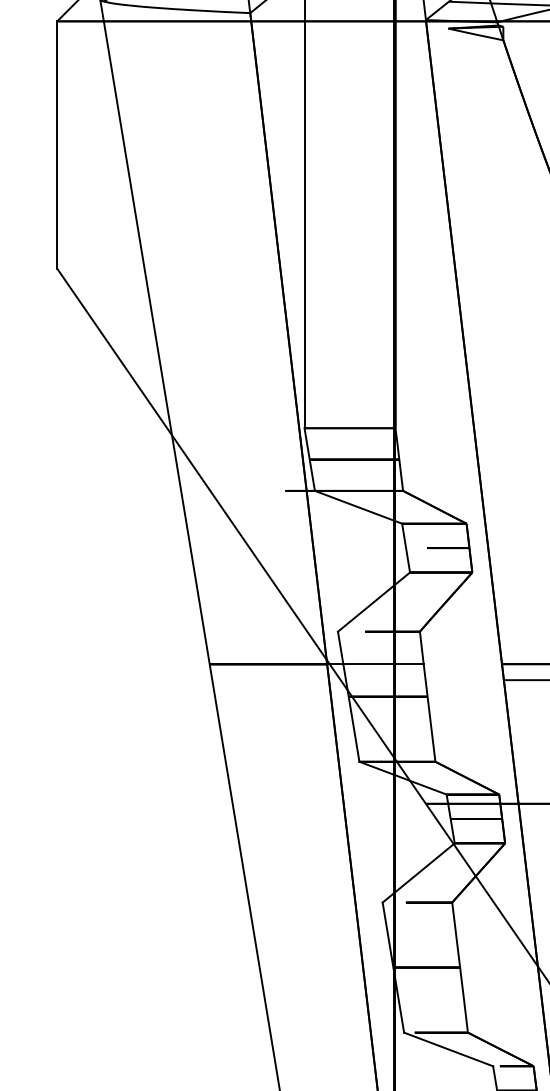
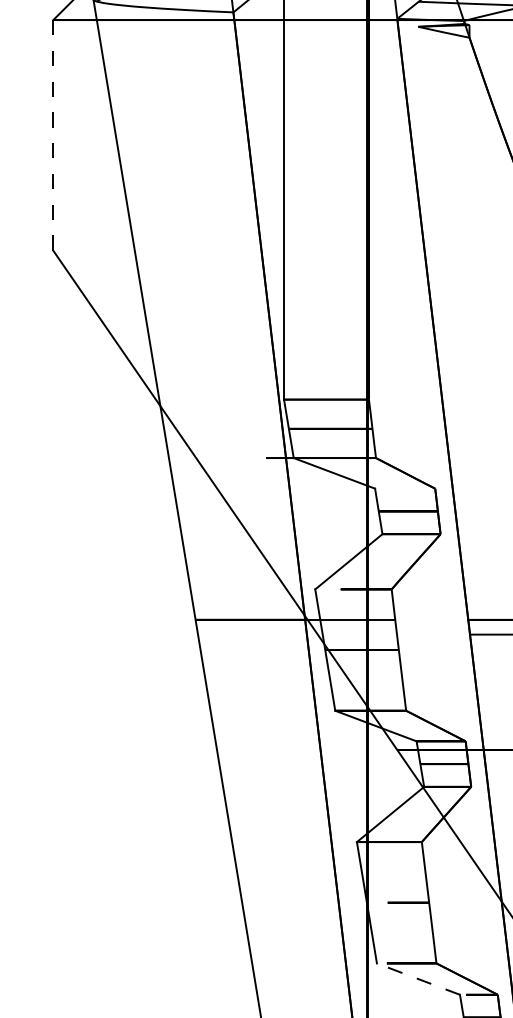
line: (57, 145) -> (53, 135), solid -> dashed
line: (447, 1048) -> (417, 978), solid -> dashed

